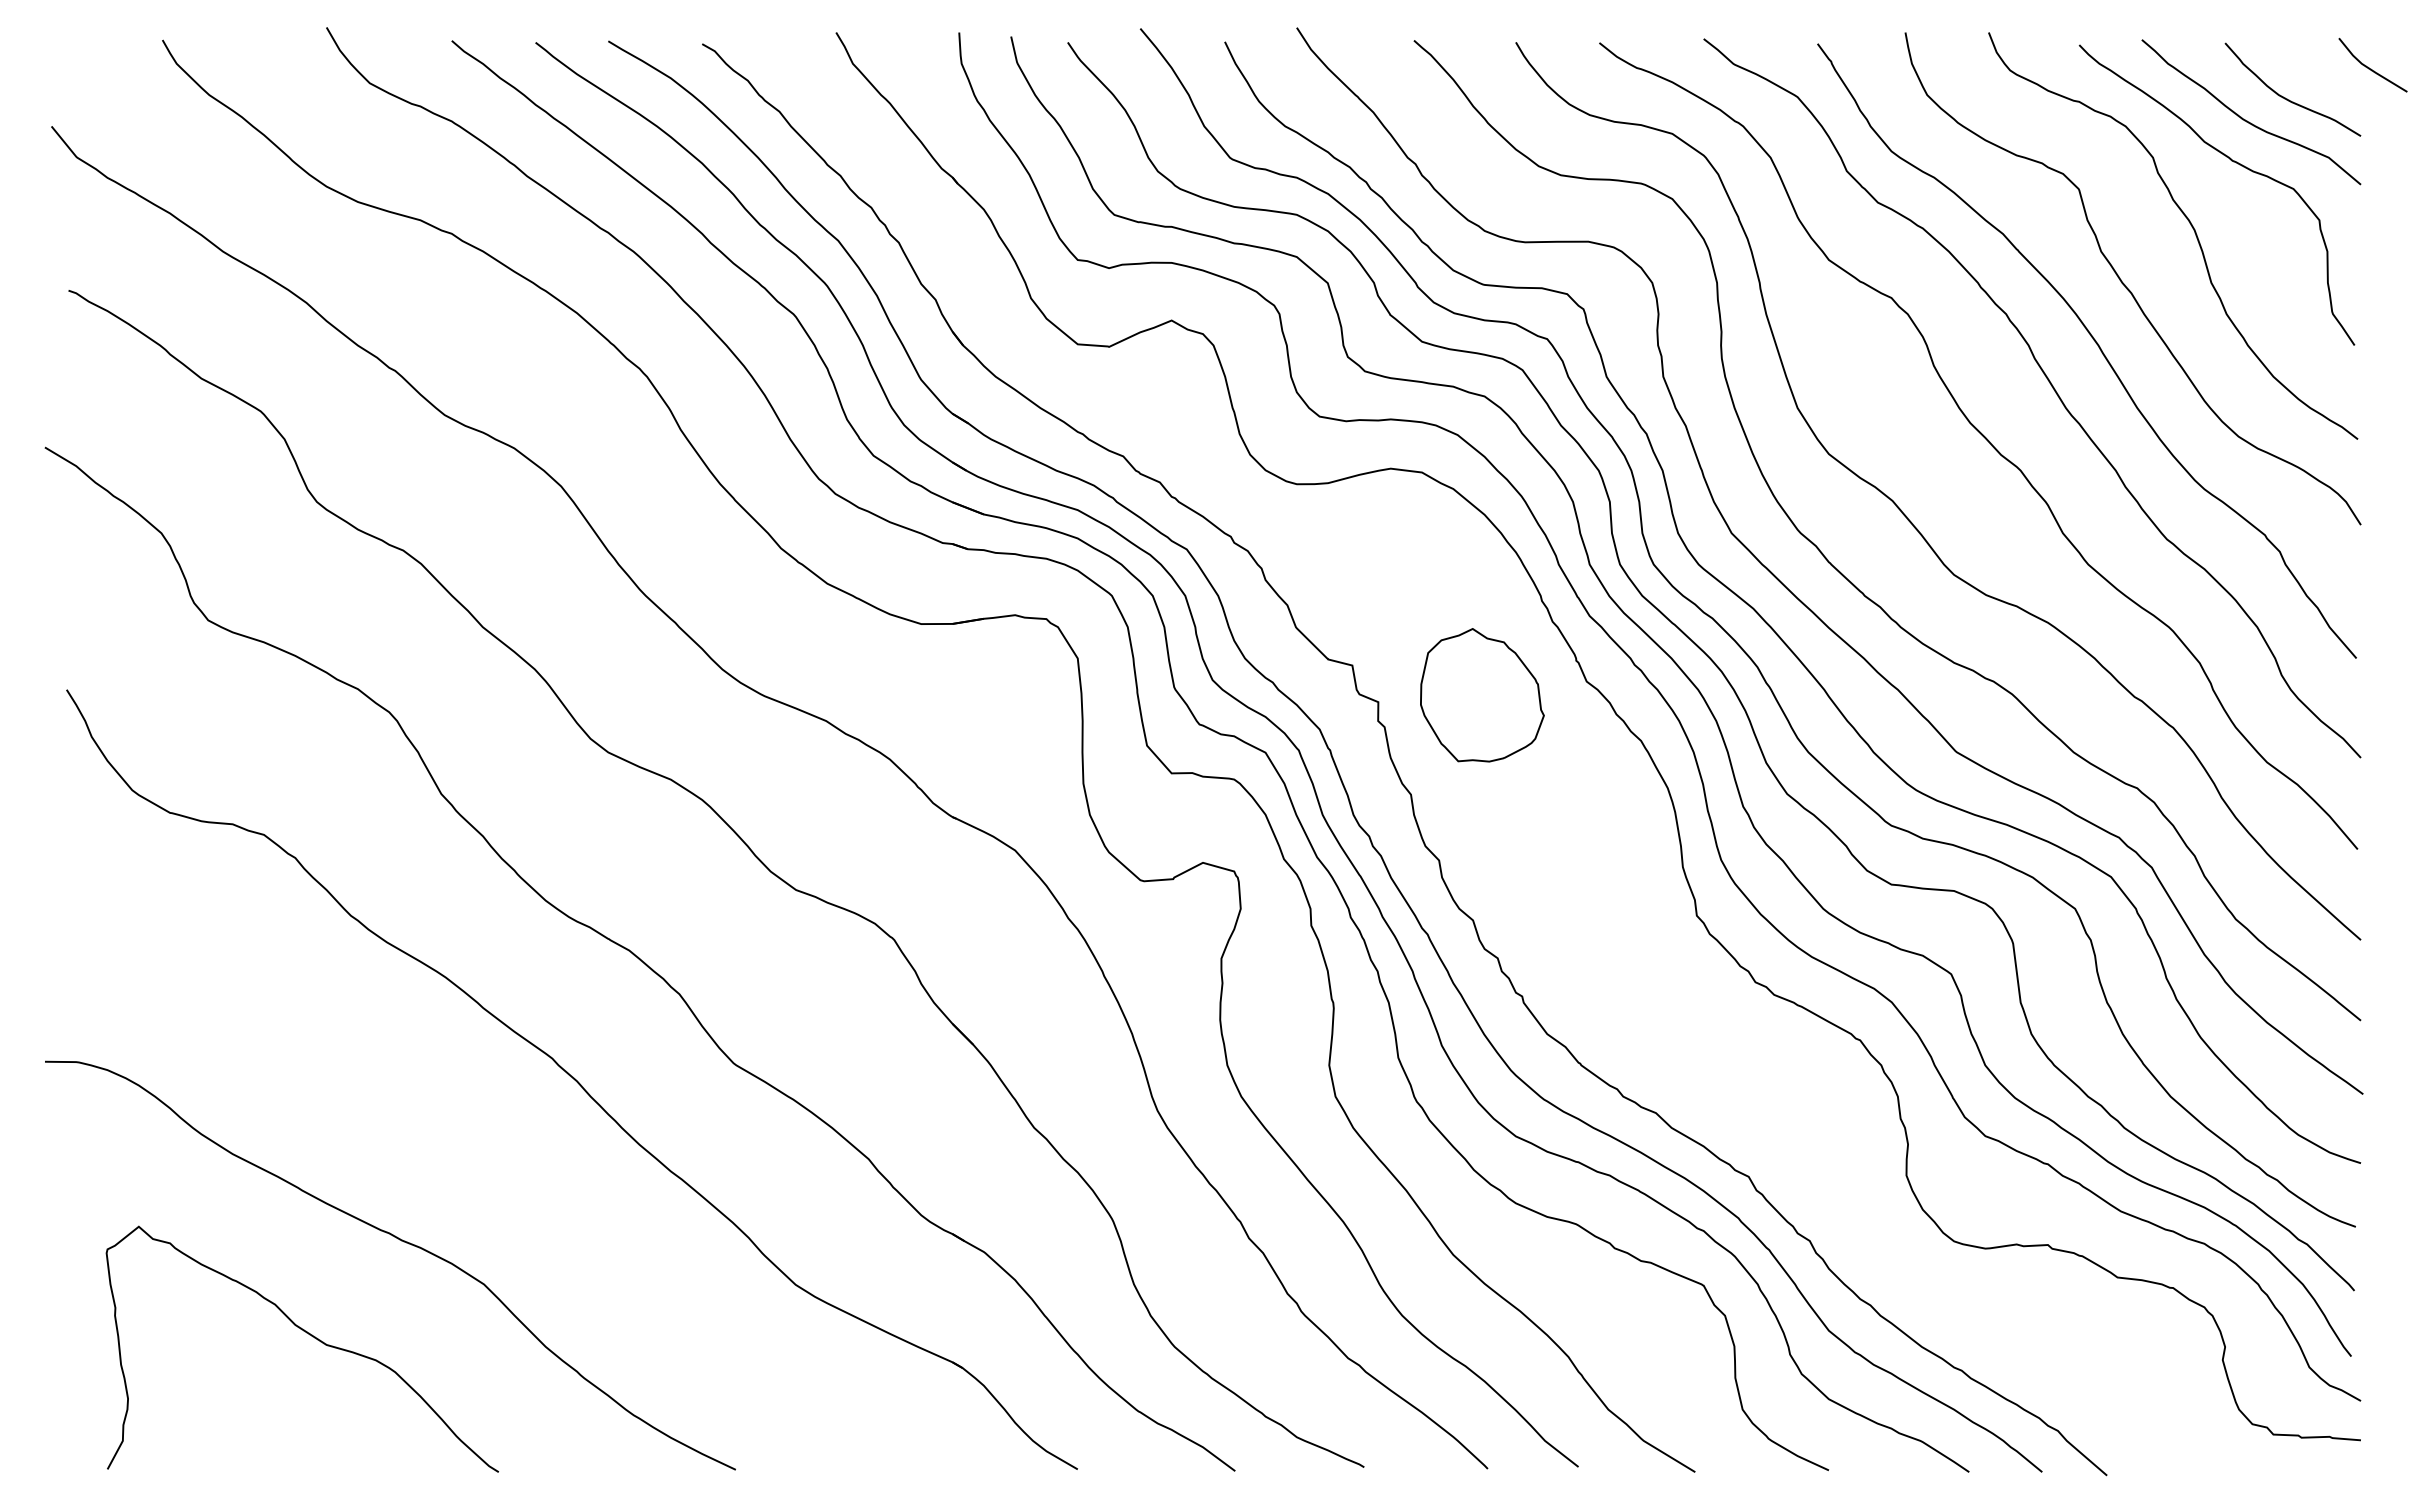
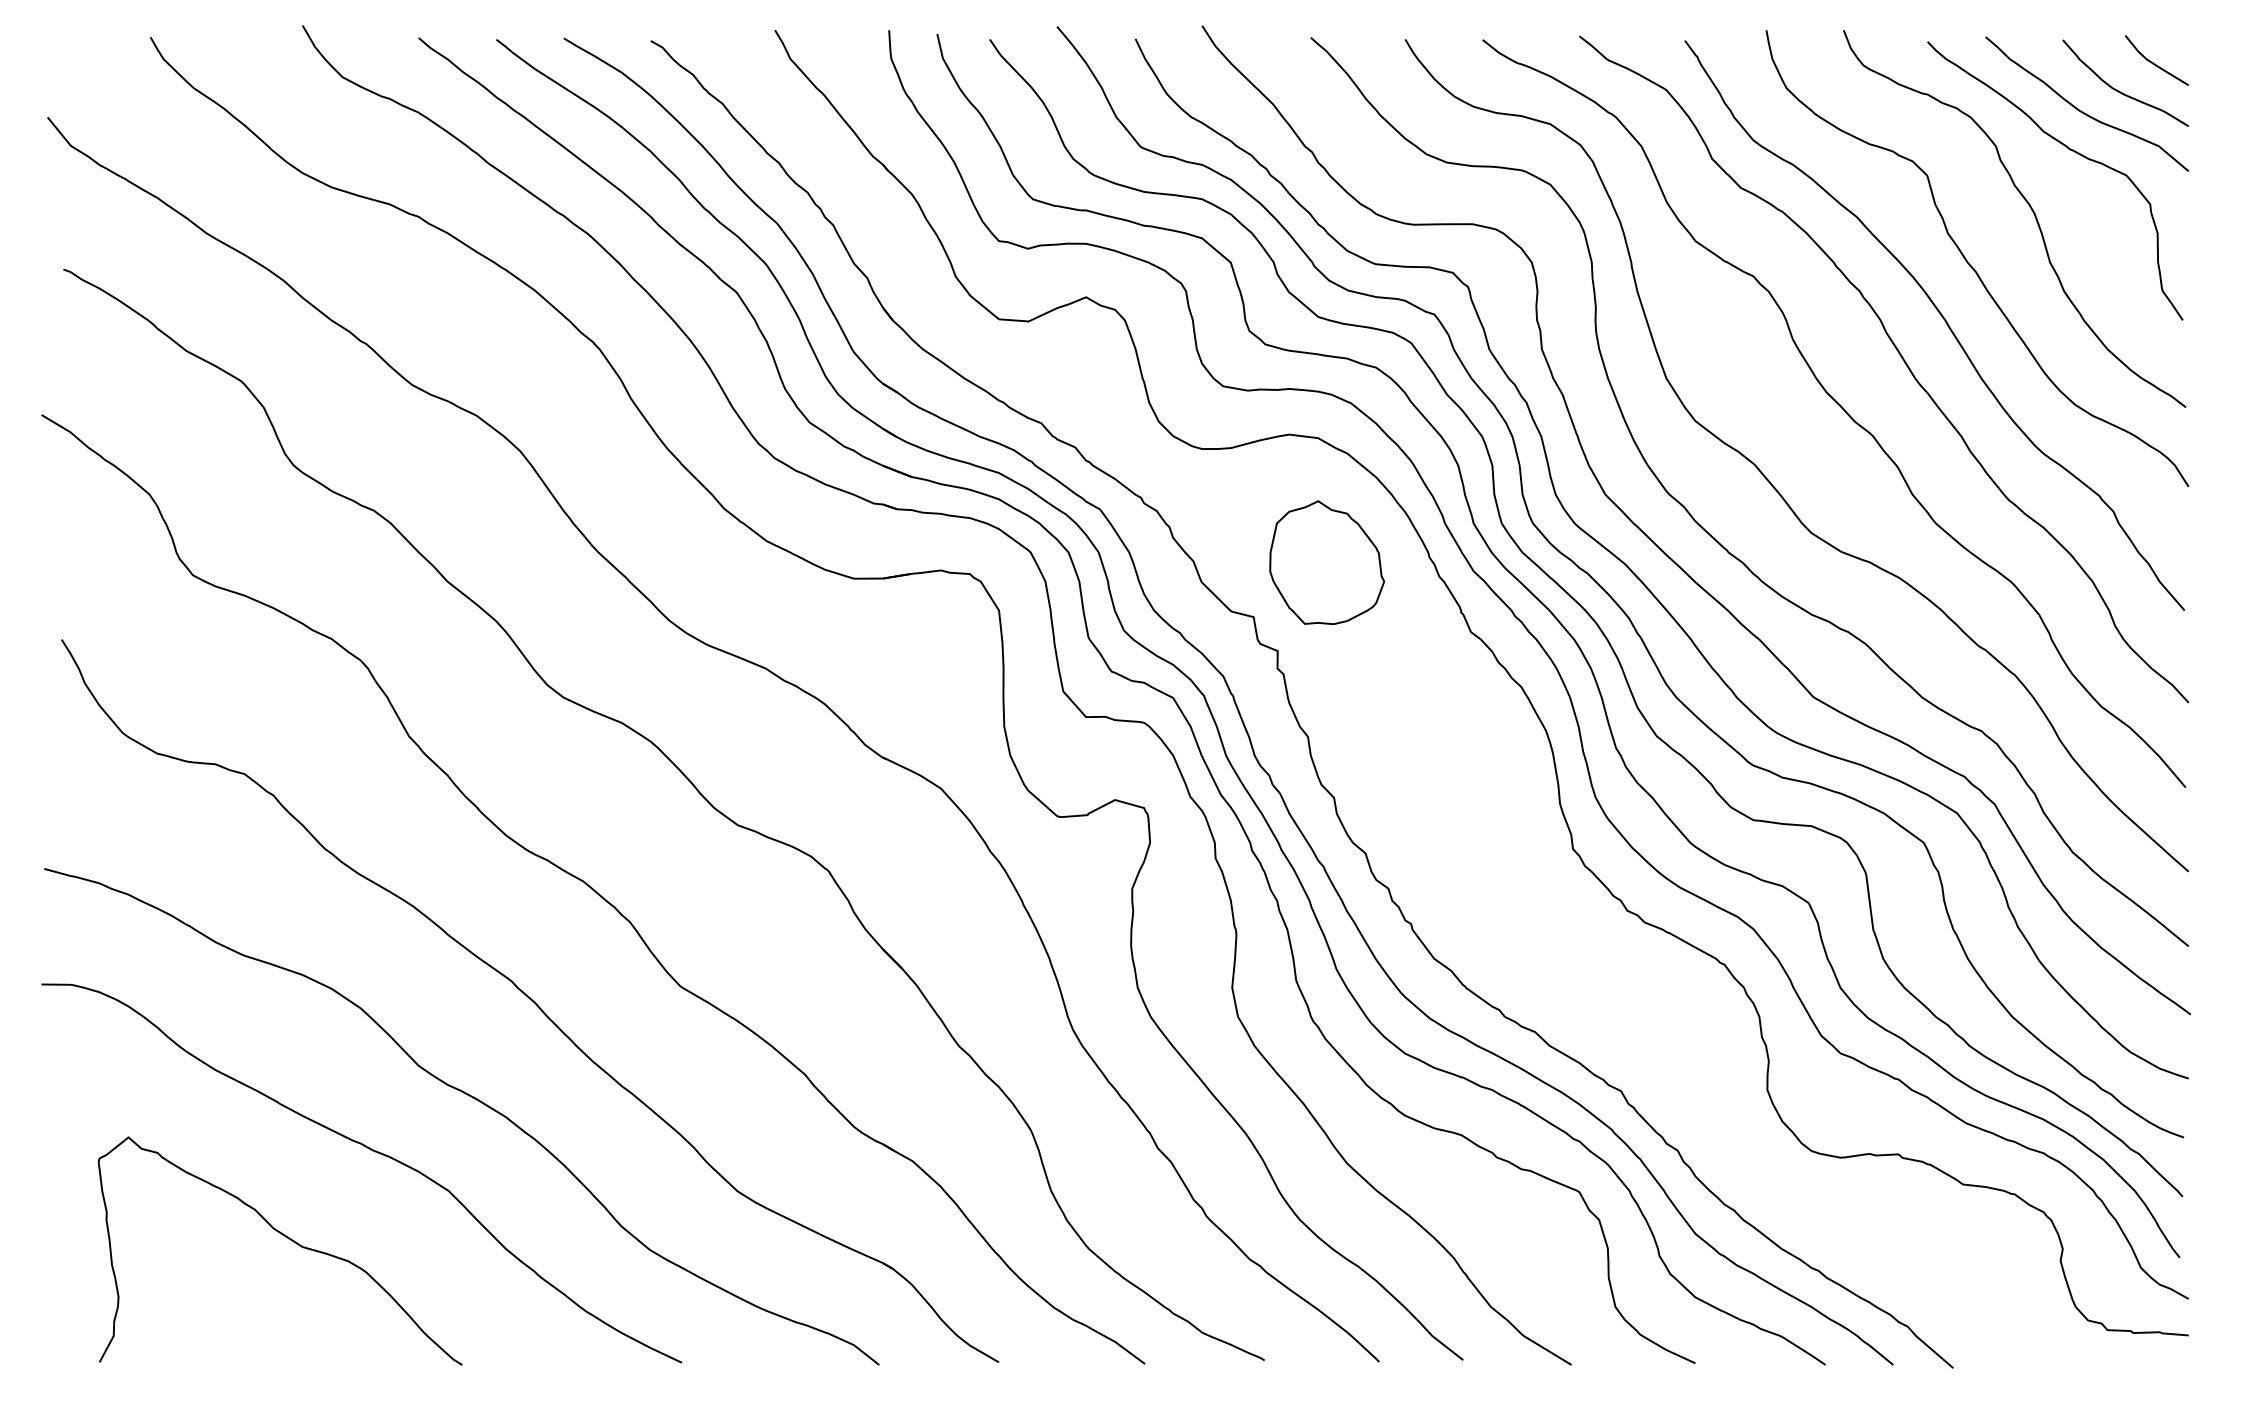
line: (2371, 68) -> (2155, 63), moved
part: (1482, 695) -> (1327, 562), moved
curve: (509, 1184) -> (472, 1098), added

